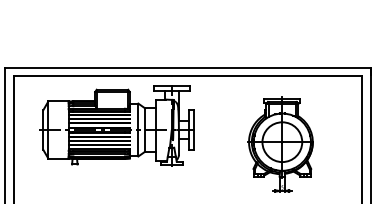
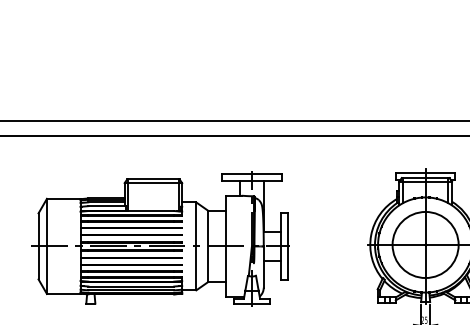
part: (116, 125) -> (160, 238), moved

